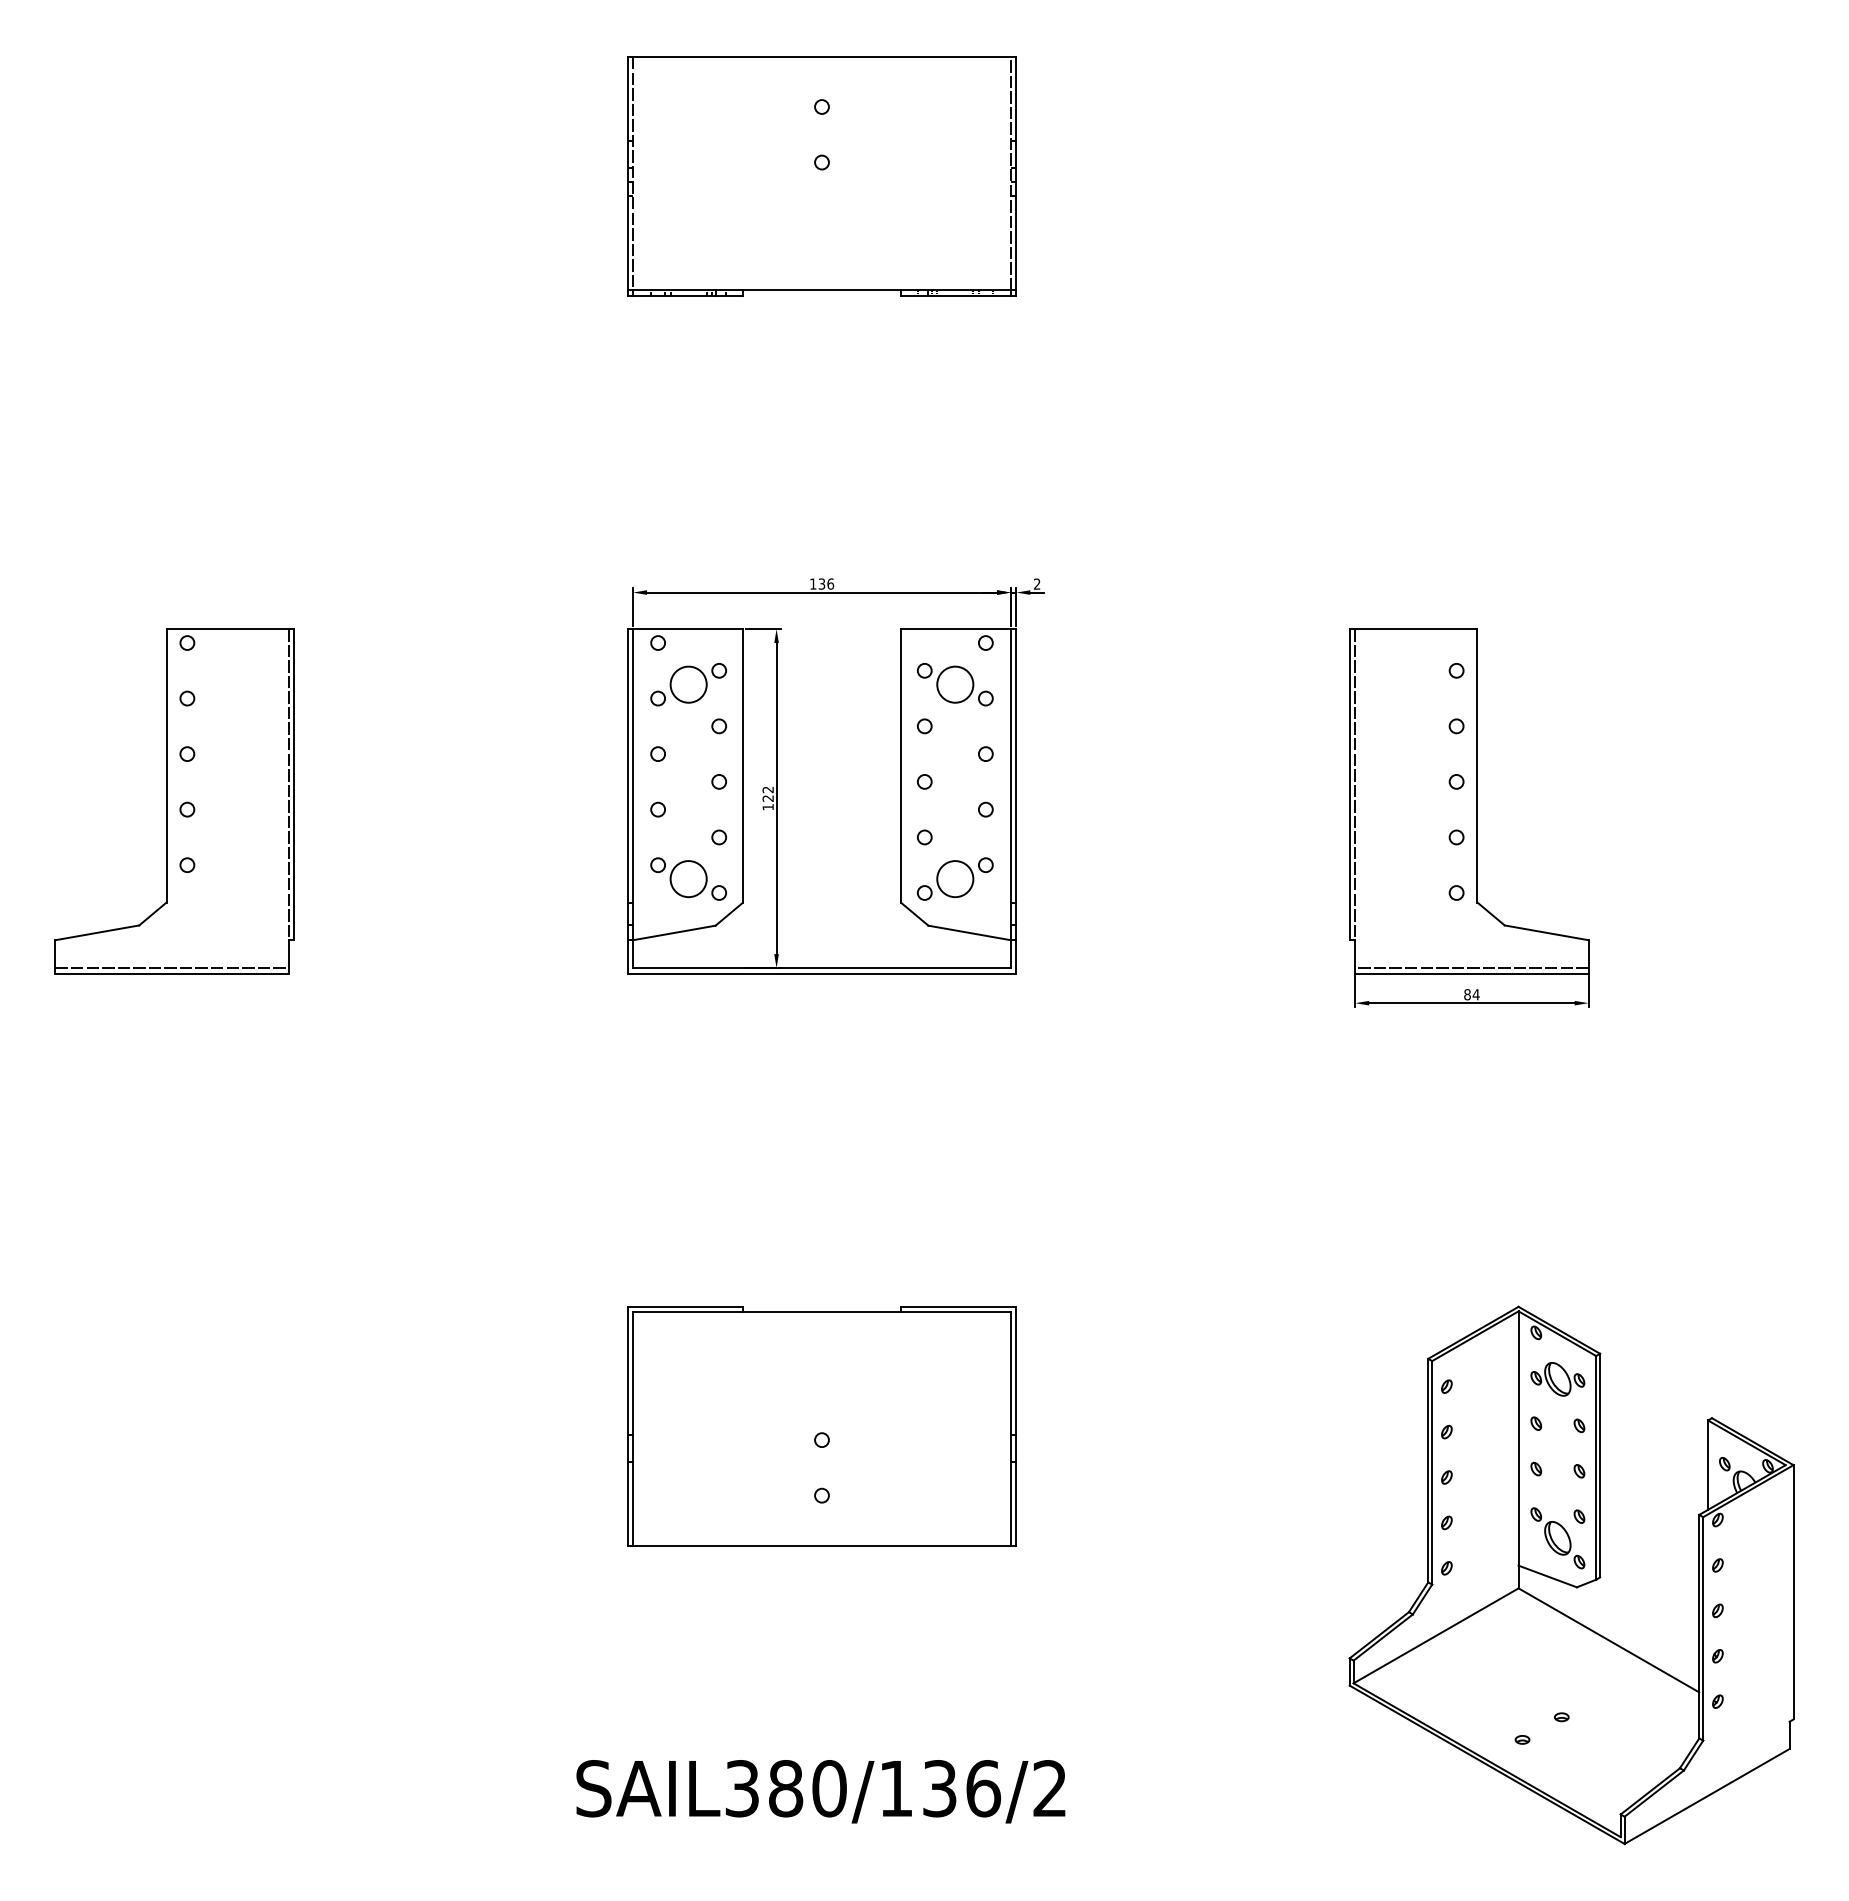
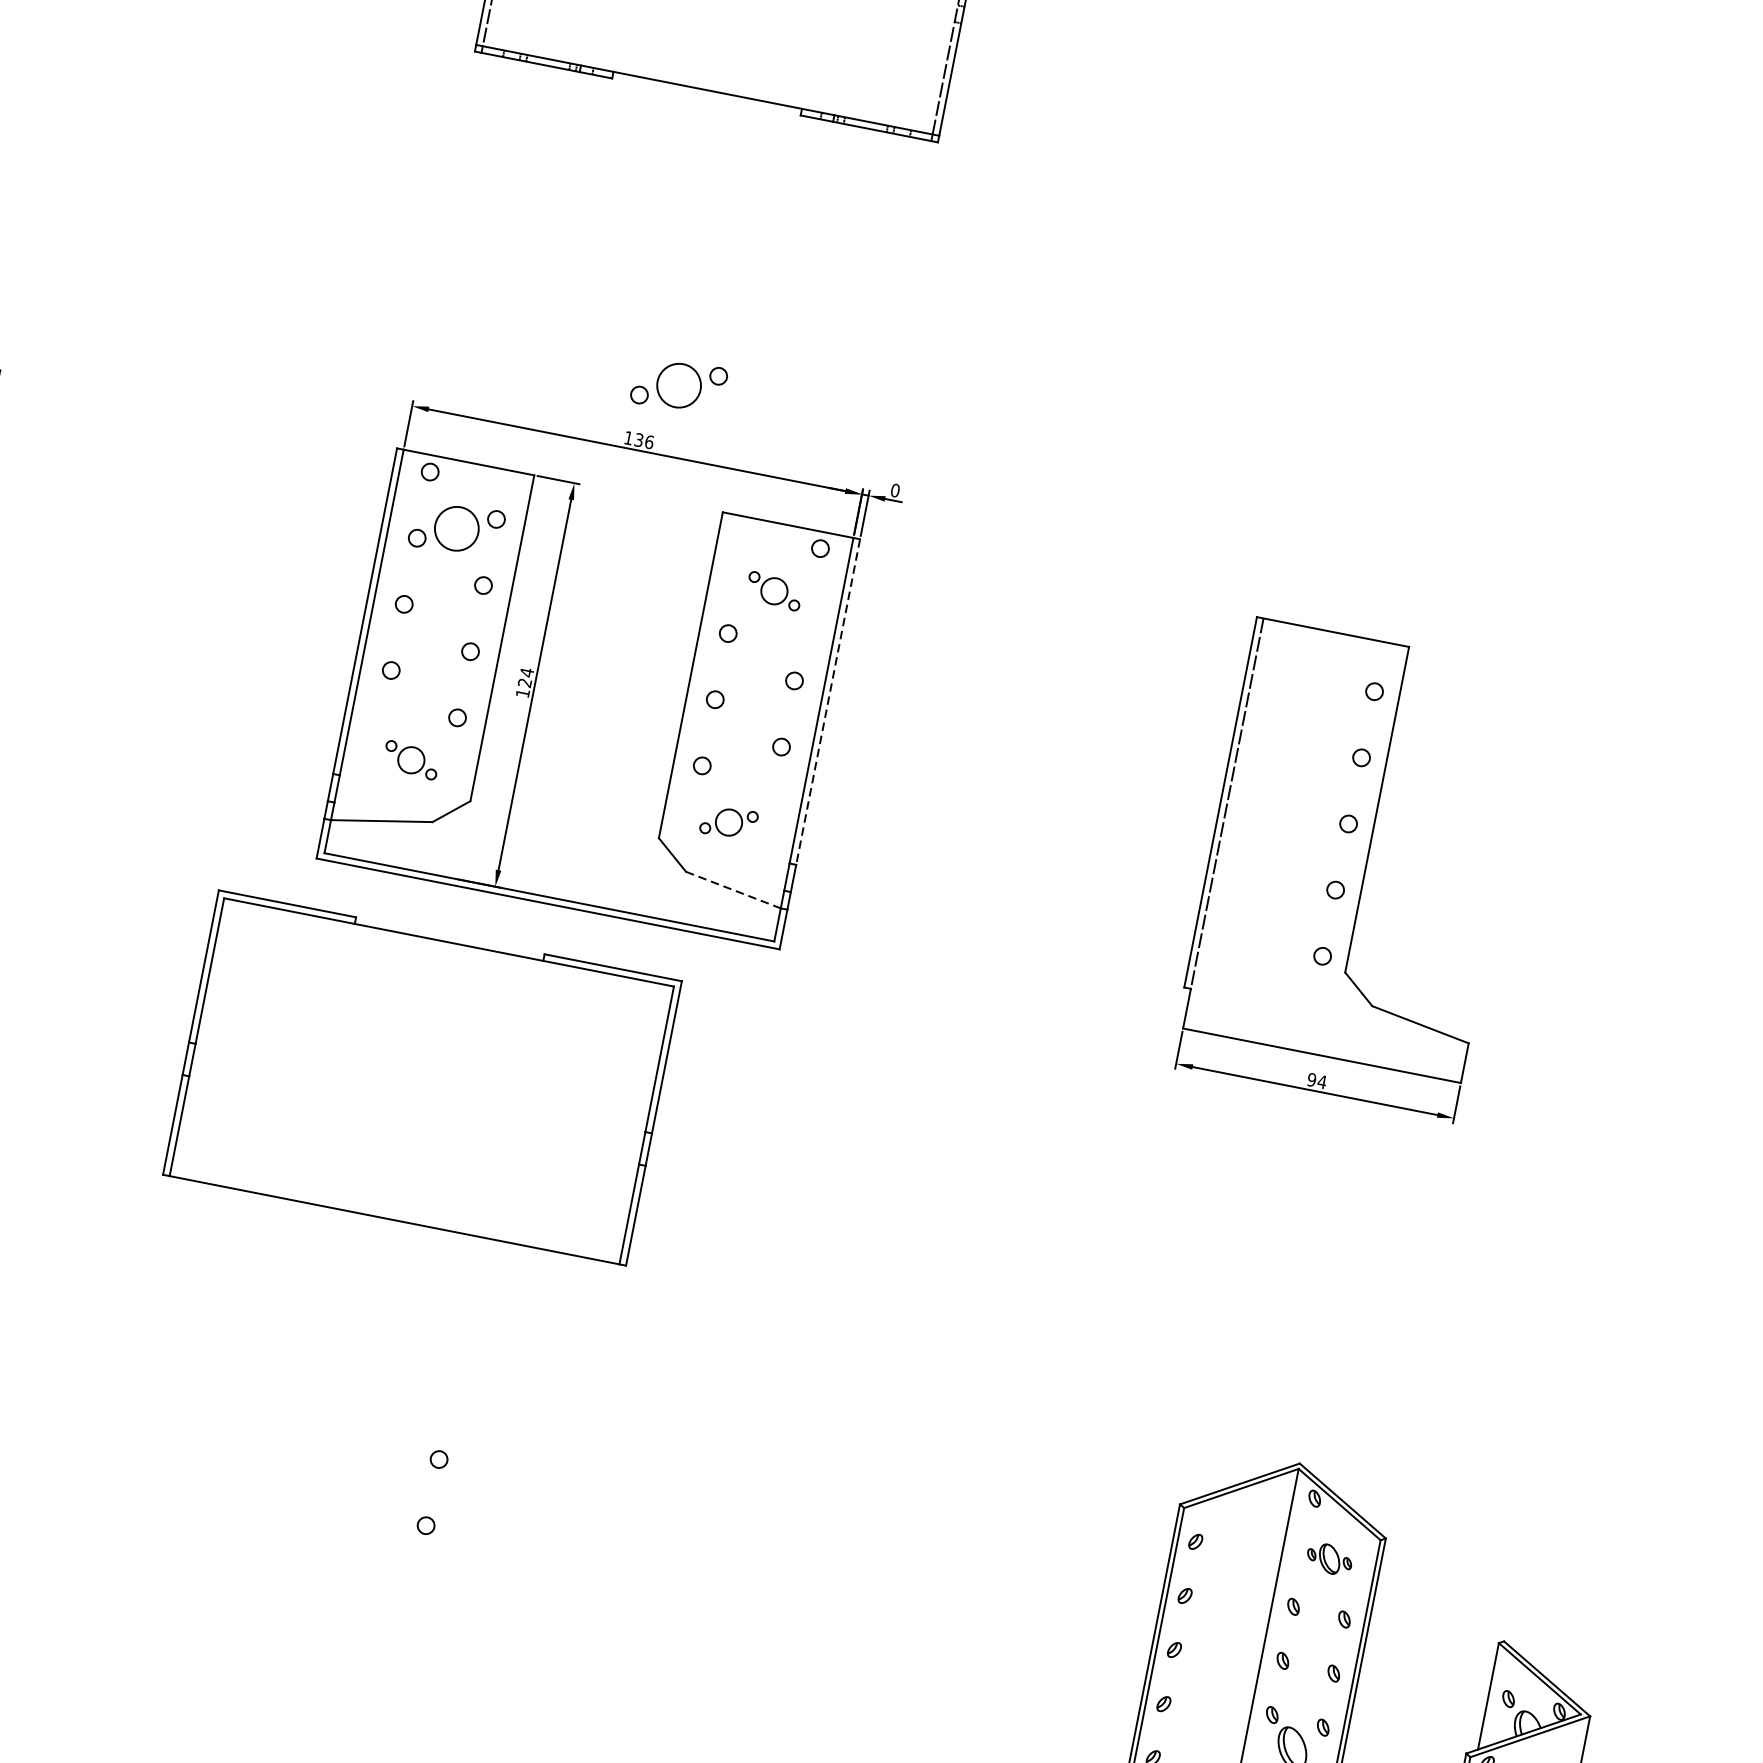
part: (845, 533) -> (678, 385), added
text: (1036, 583) -> (894, 489), 2 -> 0
part: (955, 684) -> (774, 590), size x0.6
line: (1016, 765) -> (828, 701), solid -> dashed
text: (767, 789) -> (526, 672), 122 -> 124
part: (688, 878) -> (411, 759), size x0.6
part: (955, 878) -> (729, 821), size x0.6
line: (969, 932) -> (733, 889), solid -> dashed
line: (1471, 967) -> (1322, 1048), removed
text: (1467, 994) -> (1311, 1079), 84 -> 94
part: (1557, 1379) -> (1329, 1559), size x0.7
part: (821, 1426) -> (421, 1078), moved

